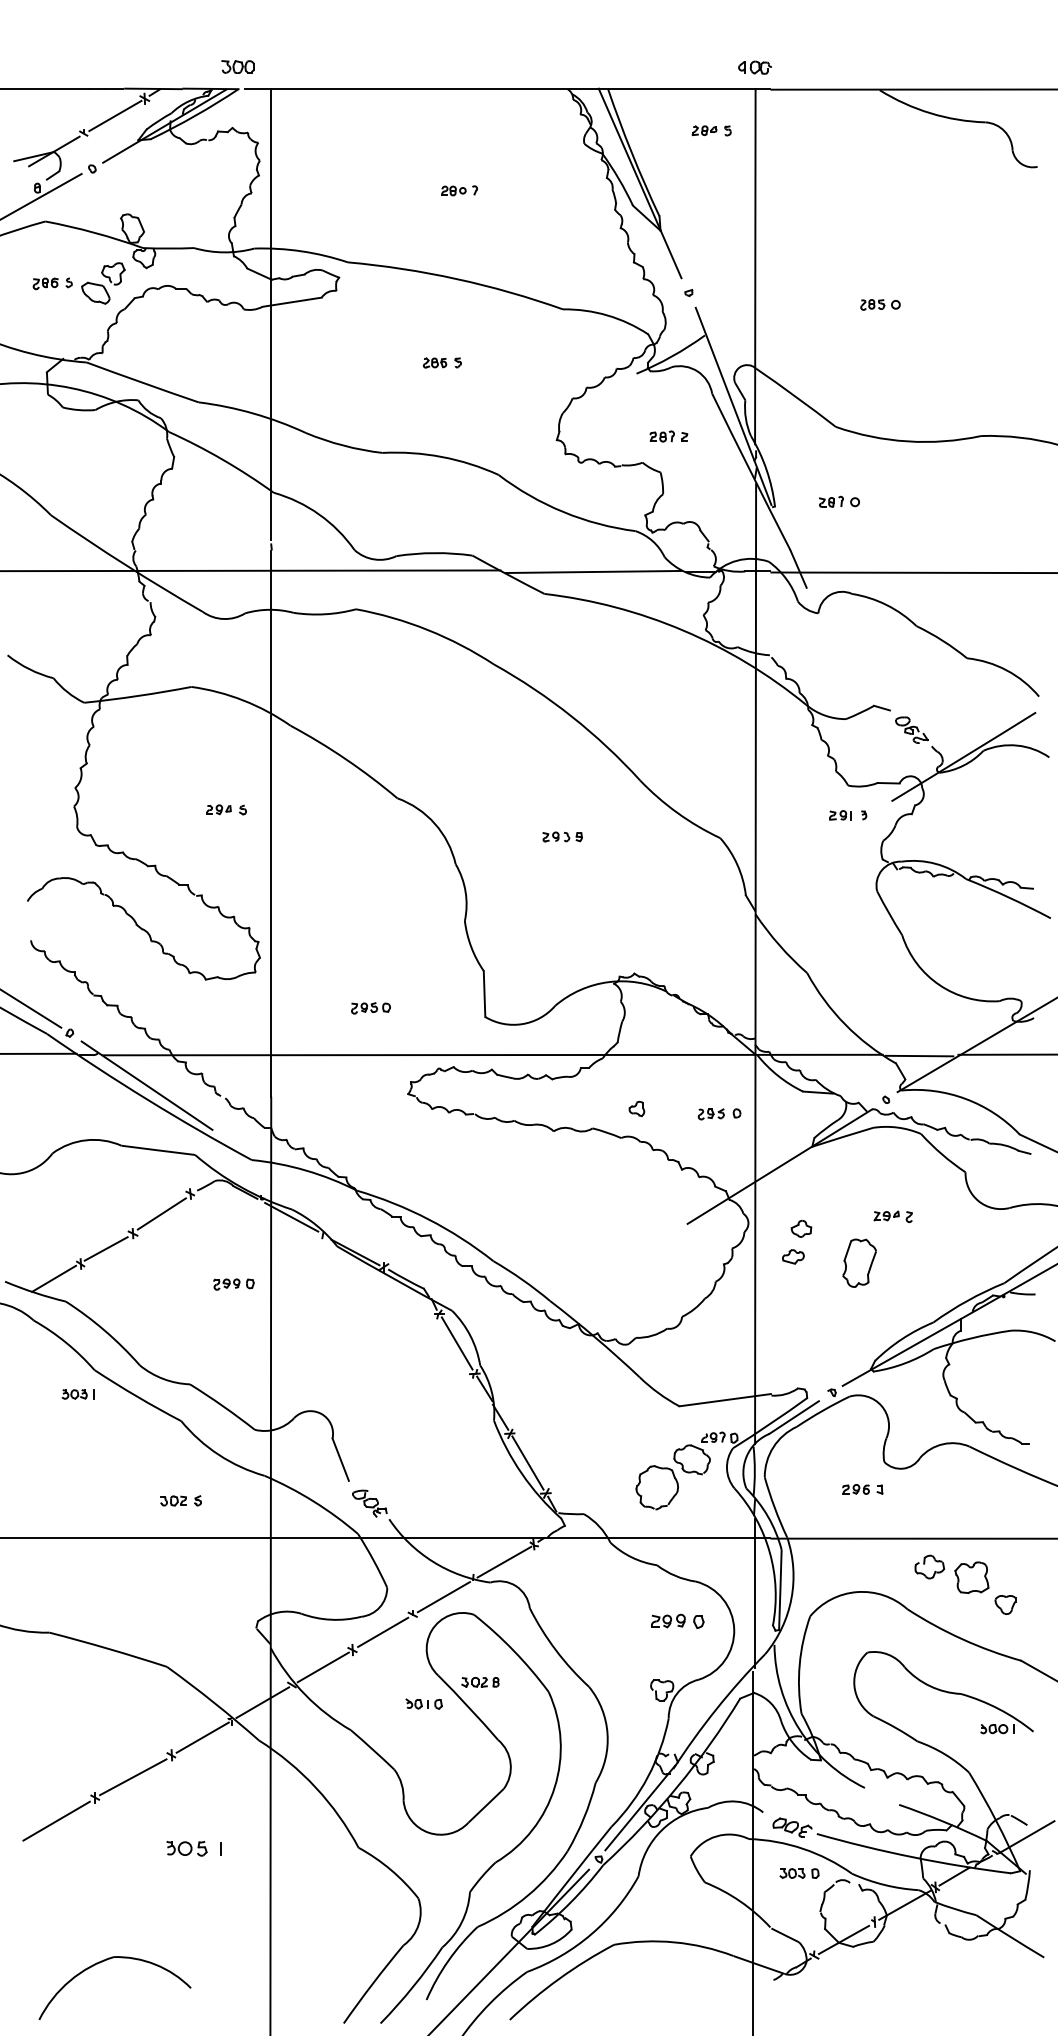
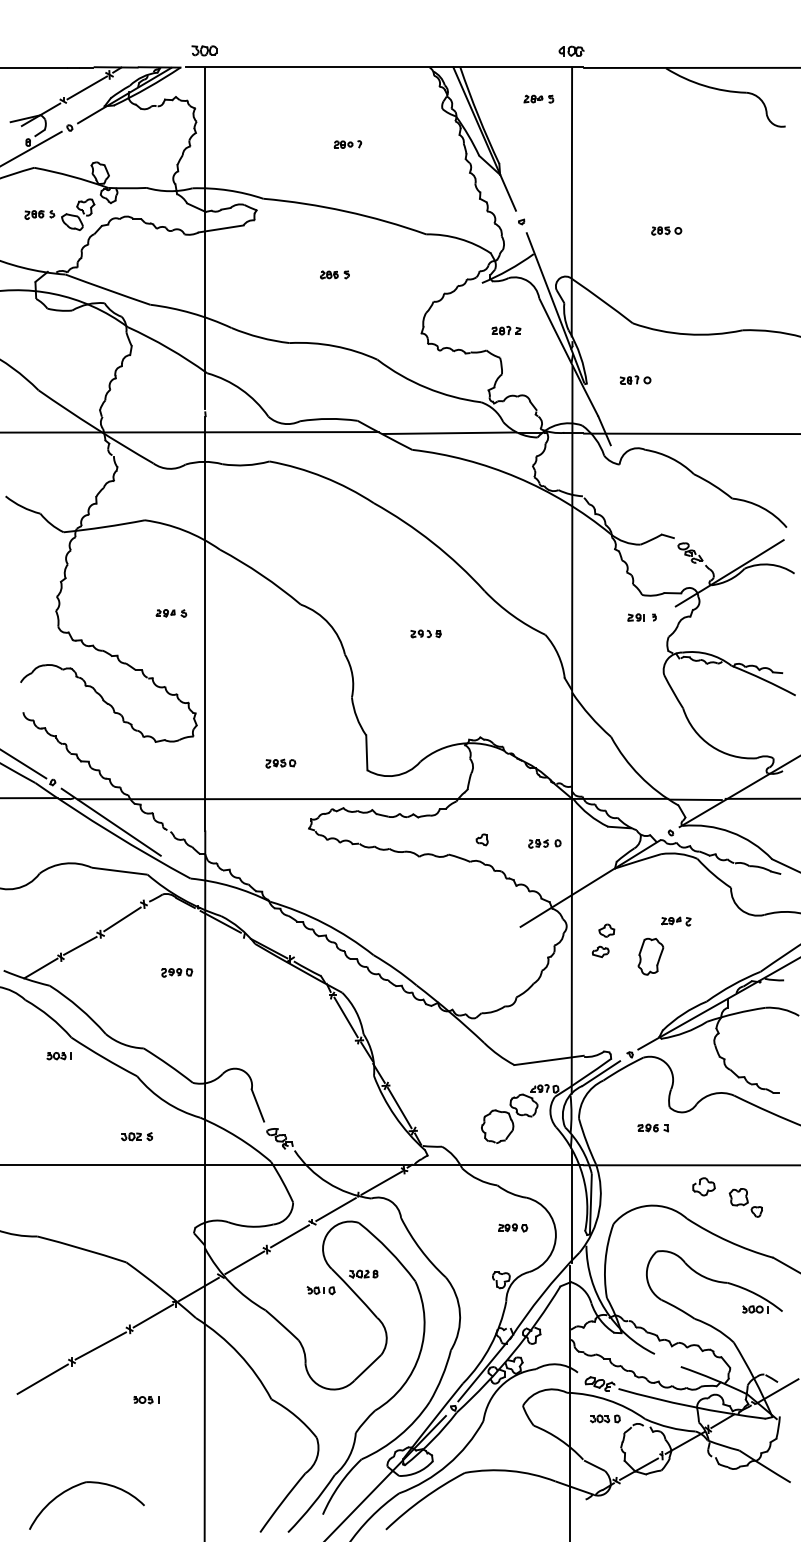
part: (237, 66) -> (203, 50), moved
part: (985, 1588) -> (746, 1203), size x0.71
part: (677, 1620) -> (512, 1227), size x0.71
part: (193, 1848) -> (146, 1399), size x0.62

